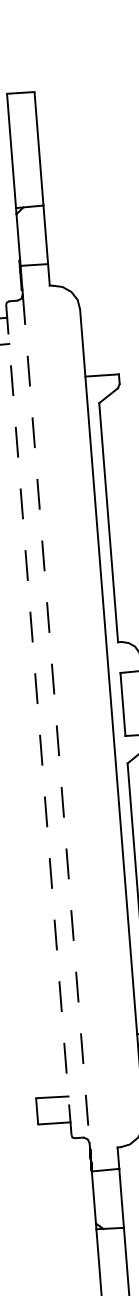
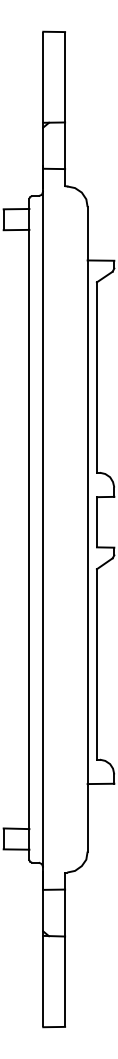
line: (56, 718) -> (43, 529), dashed -> solid
line: (38, 720) -> (29, 529), dashed -> solid

